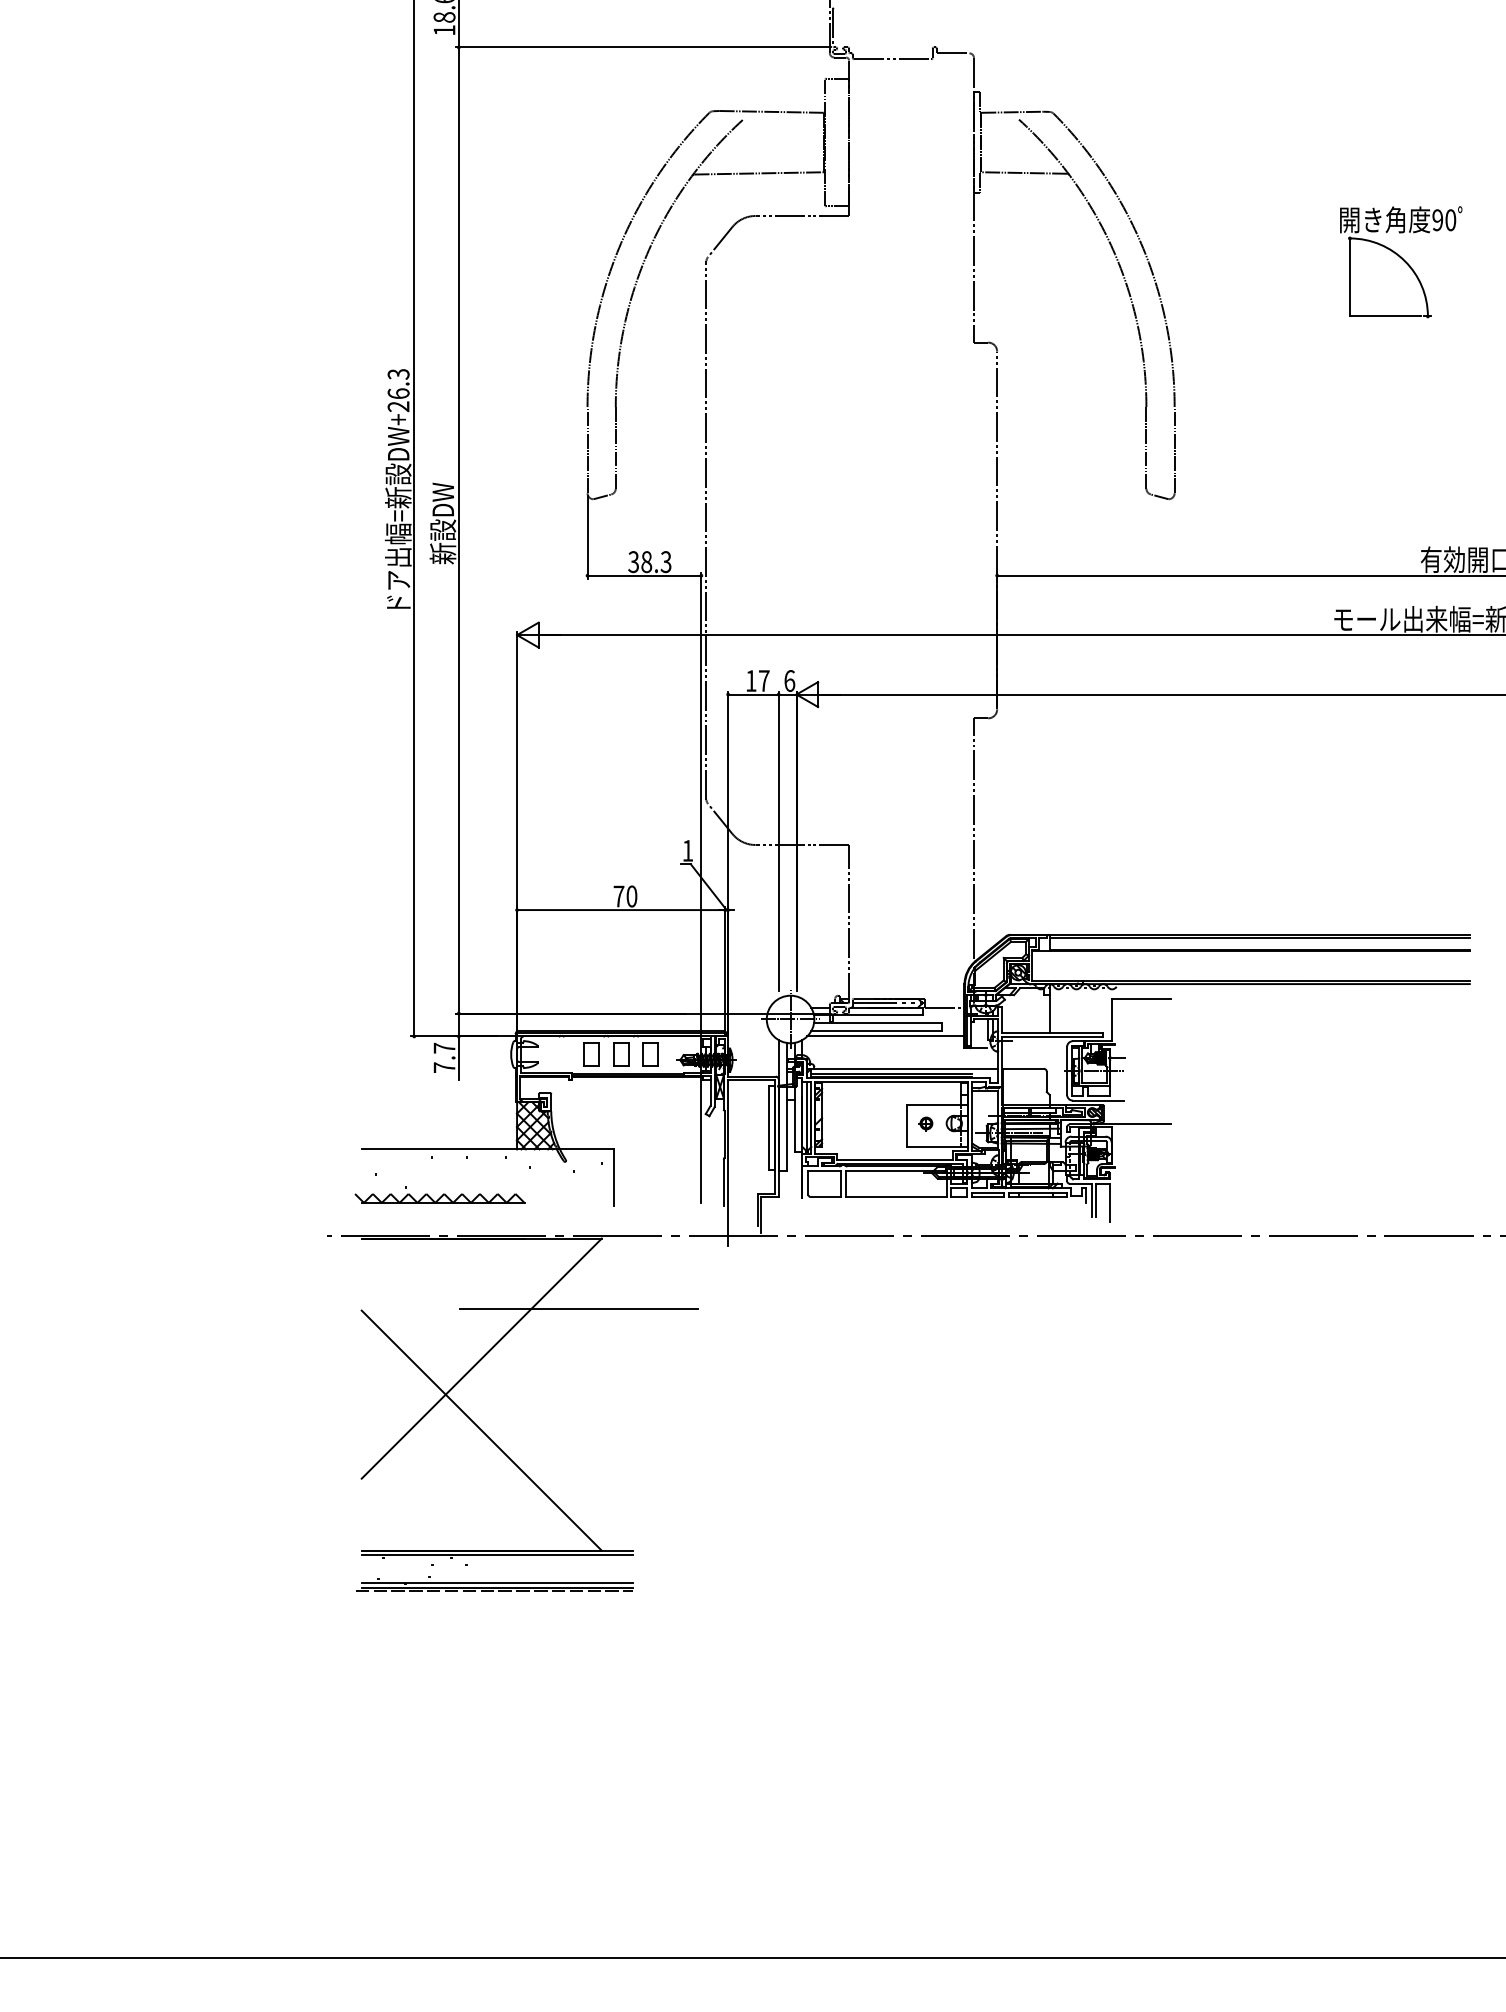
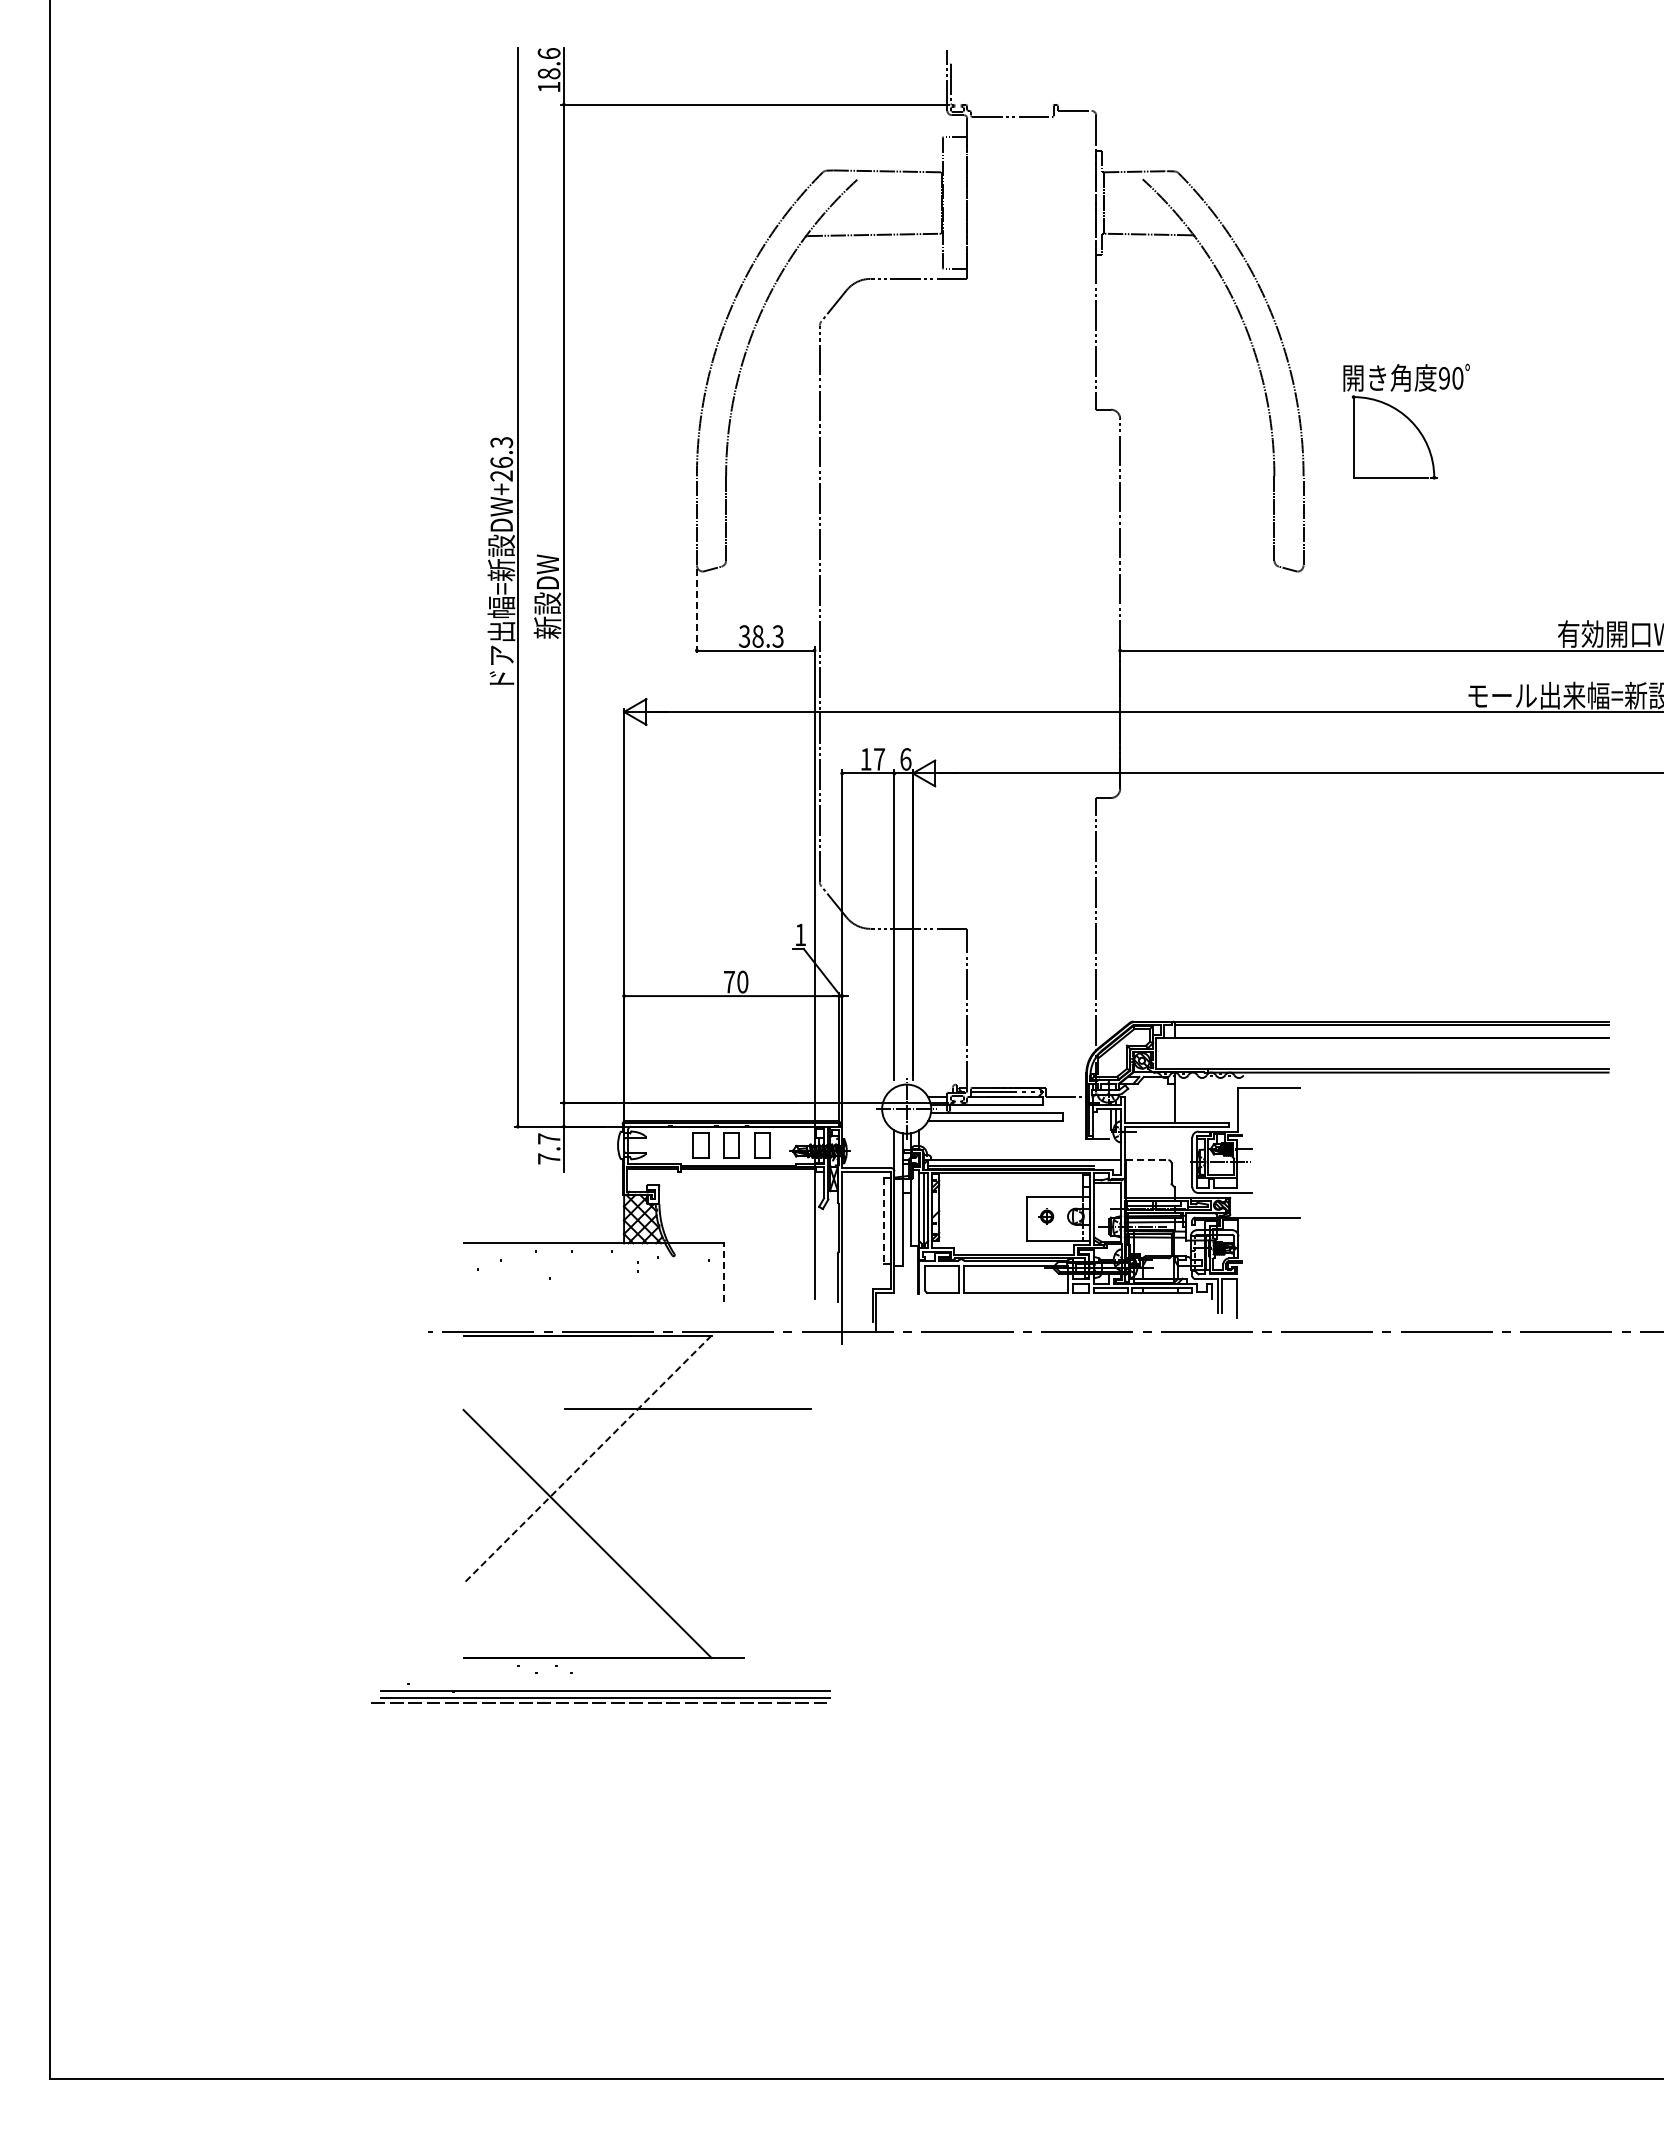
part: (1401, 262) -> (1406, 421), moved
line: (587, 537) -> (696, 611), solid -> dashed
line: (885, 1036) -> (1004, 1126), removed
line: (1023, 1069) -> (1147, 1160), solid -> dashed
line: (768, 1128) -> (883, 1221), solid -> dashed
line: (613, 1177) -> (723, 1272), solid -> dashed
part: (440, 1194) -> (544, 1290), removed
line: (481, 1358) -> (587, 1459), solid -> dashed
line: (497, 1555) -> (603, 1662), removed
part: (494, 1585) -> (600, 1693), size x1.6

